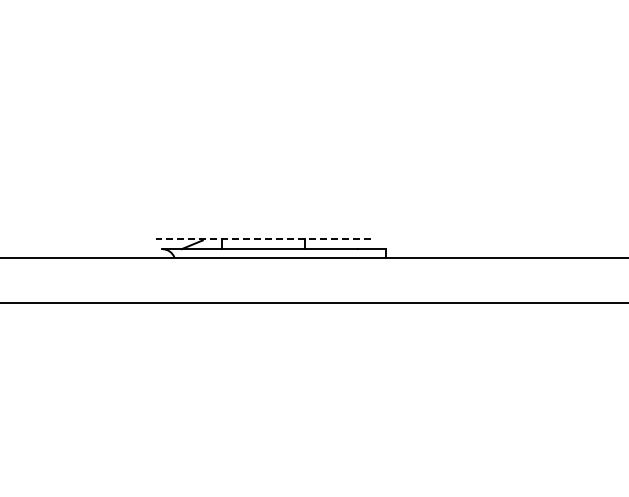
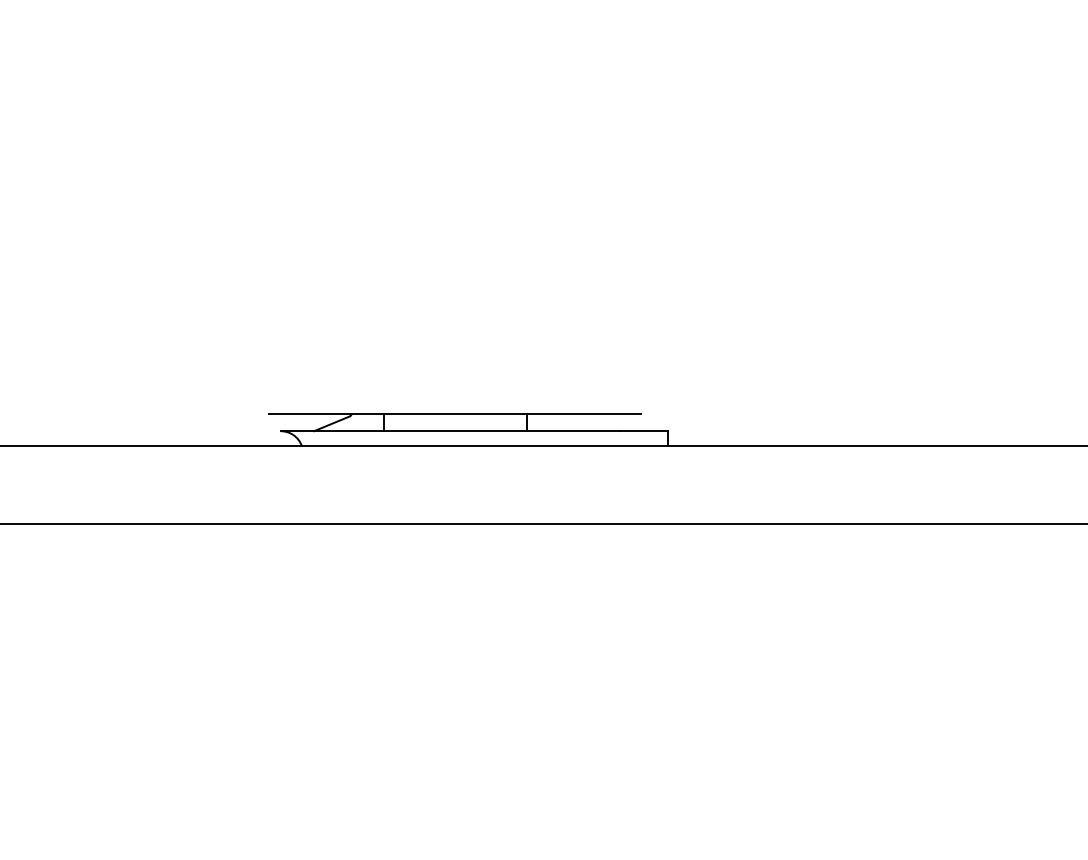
line: (262, 239) -> (454, 414), dashed -> solid

